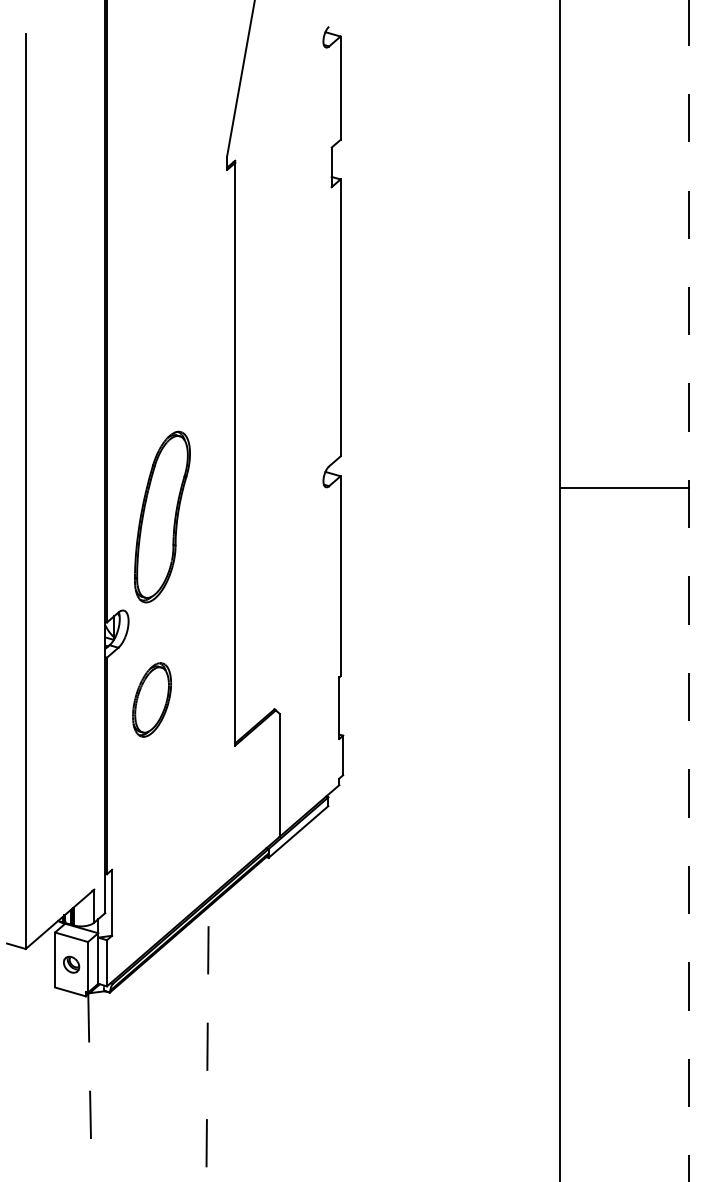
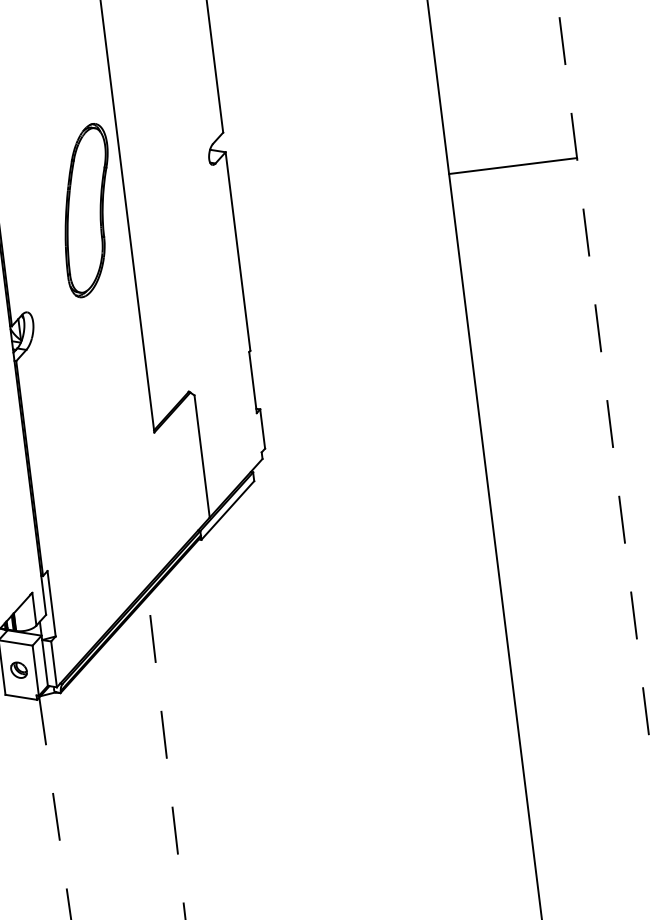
line: (623, 488) -> (512, 166), moved
part: (162, 516) -> (87, 209), moved
part: (151, 699) -> (65, 397), removed

